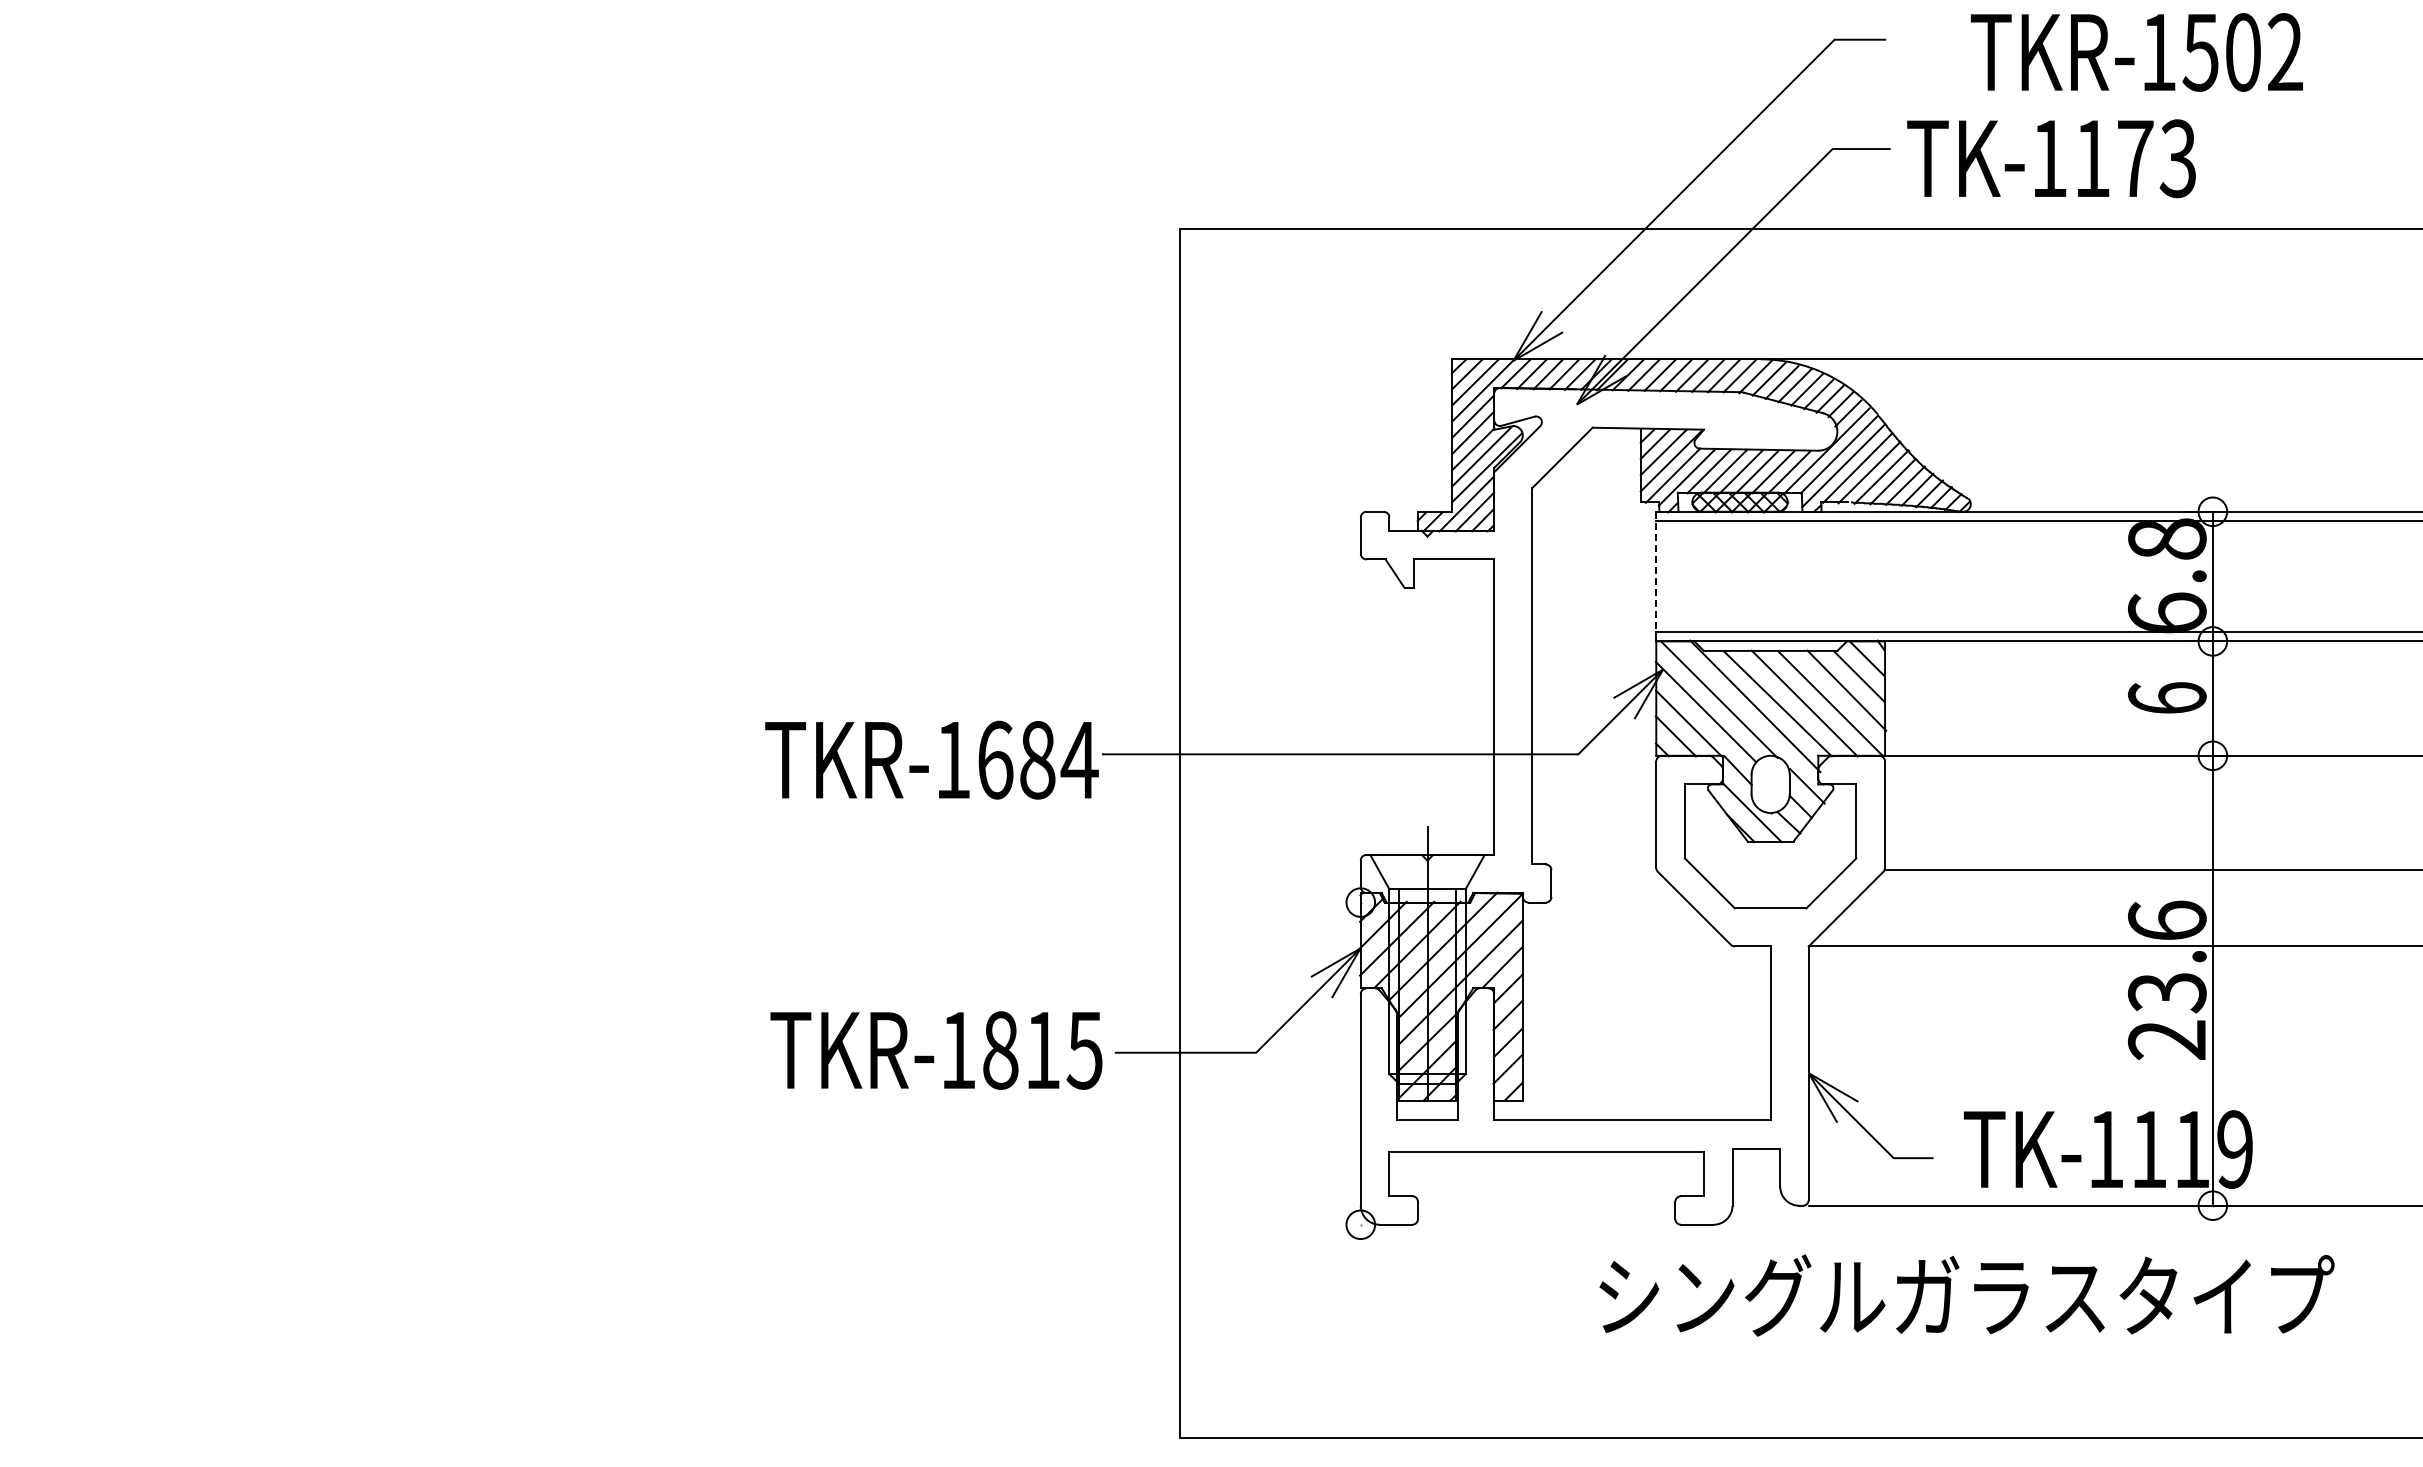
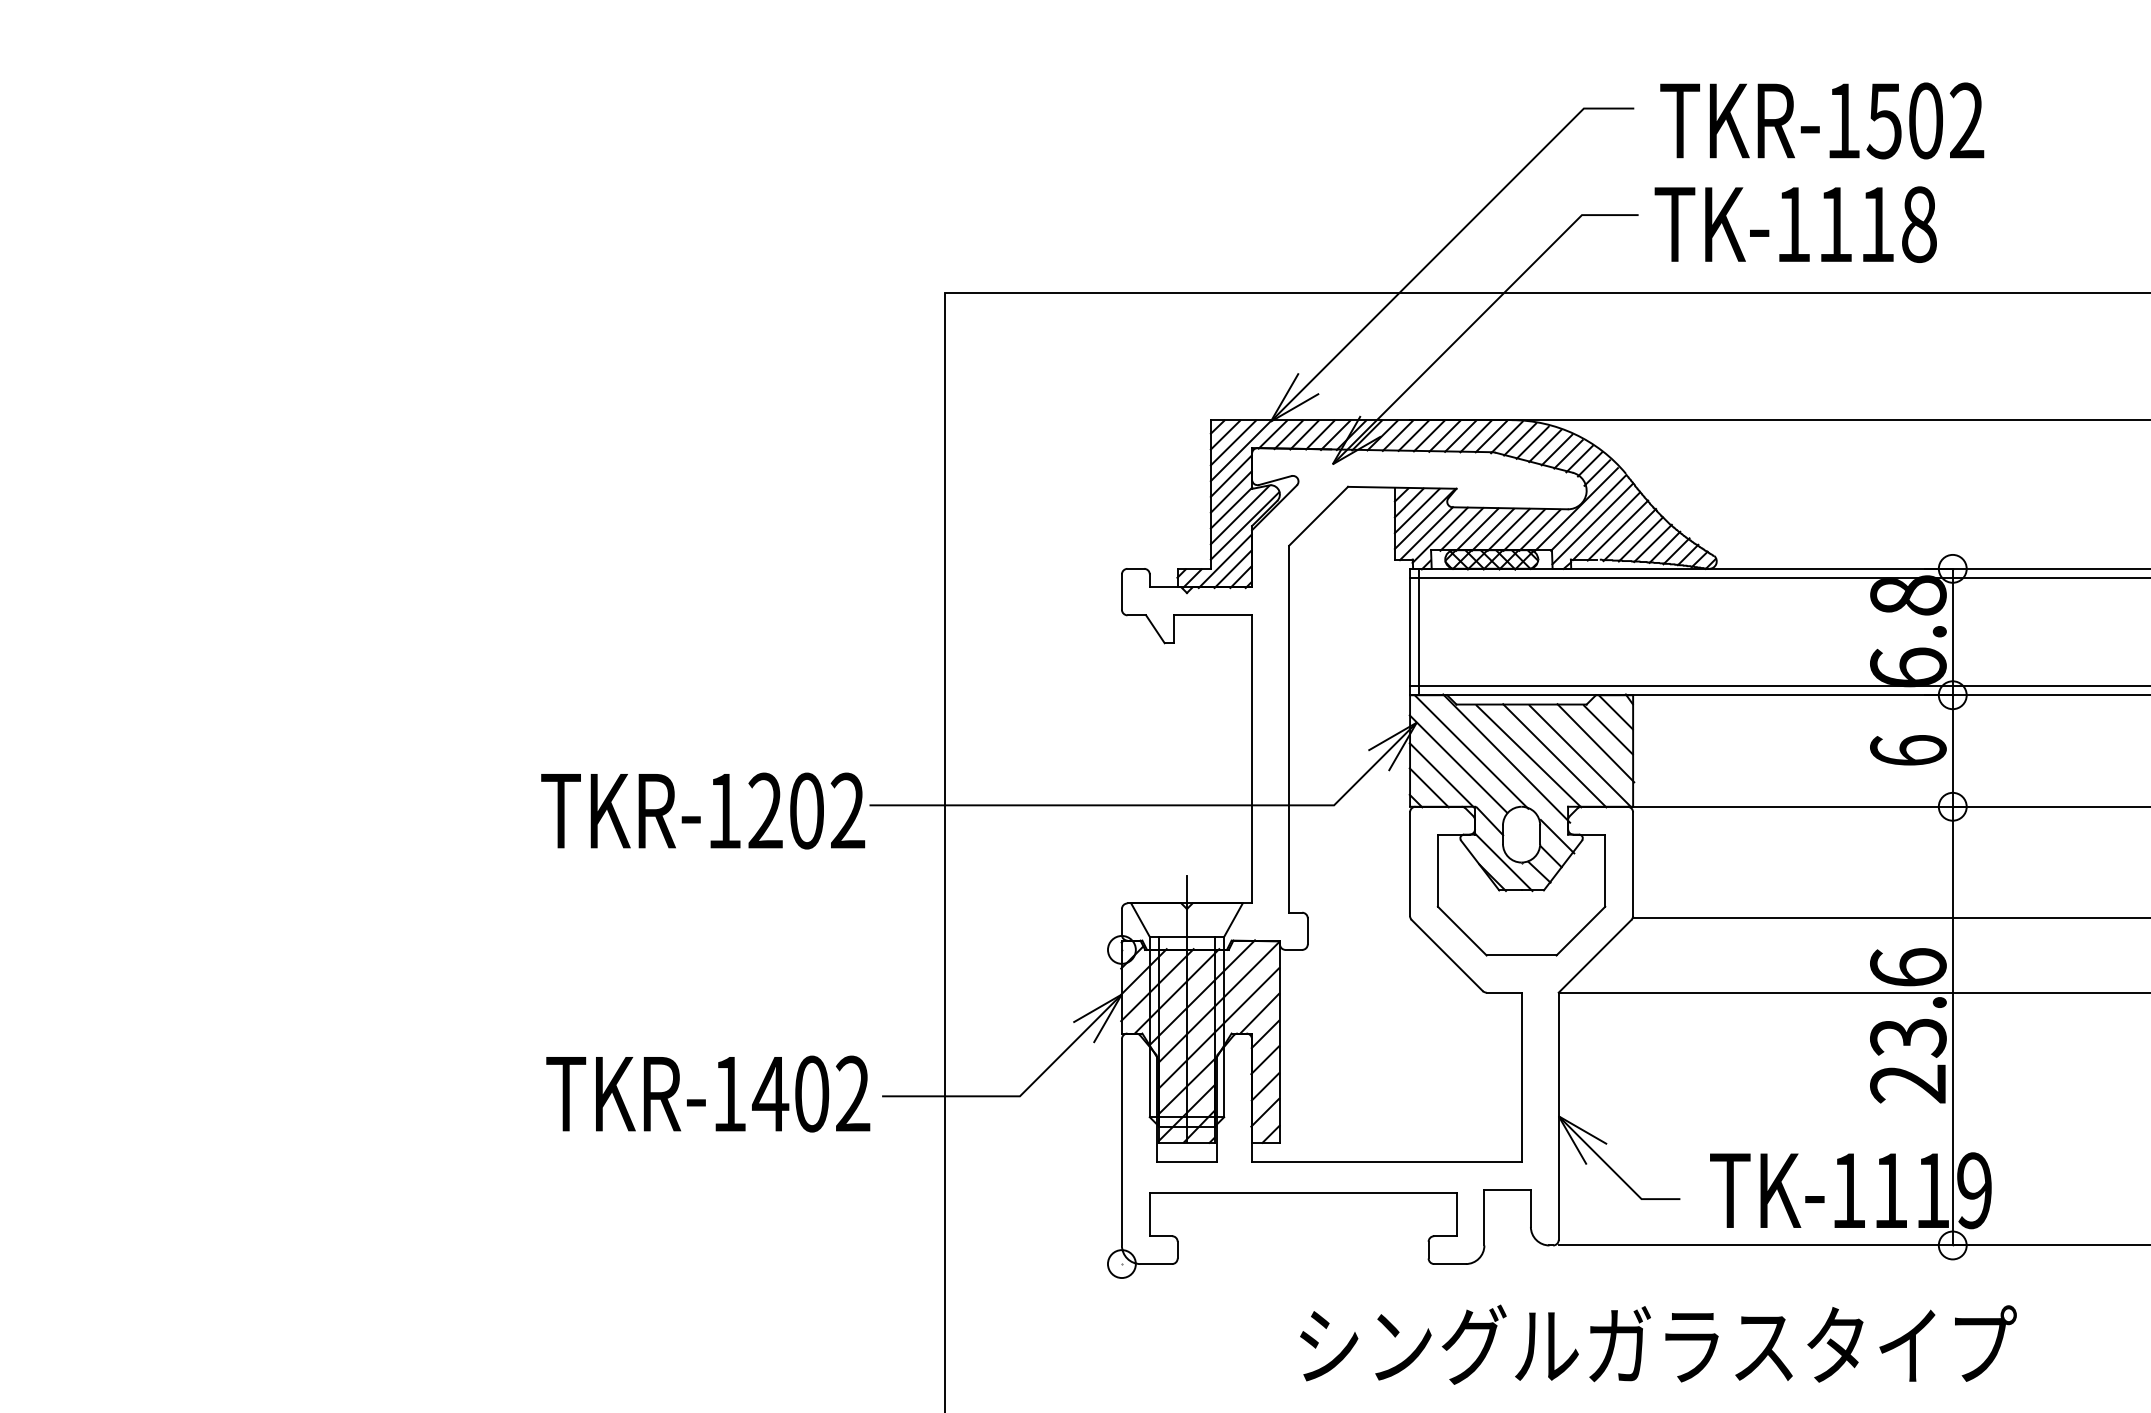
text: (2136, 52) -> (1821, 120), moved
text: (2157, 158) -> (1898, 224), TK-1173 -> TK-1118
line: (1656, 576) -> (1410, 631), dashed -> solid
line: (1665, 576) -> (1419, 631), added
text: (1037, 759) -> (806, 810), TKR-1684 -> TKR-1202
text: (1041, 1050) -> (810, 1094), TKR-1815 -> TKR-1402
text: (1966, 1295) -> (1657, 1344), moved

